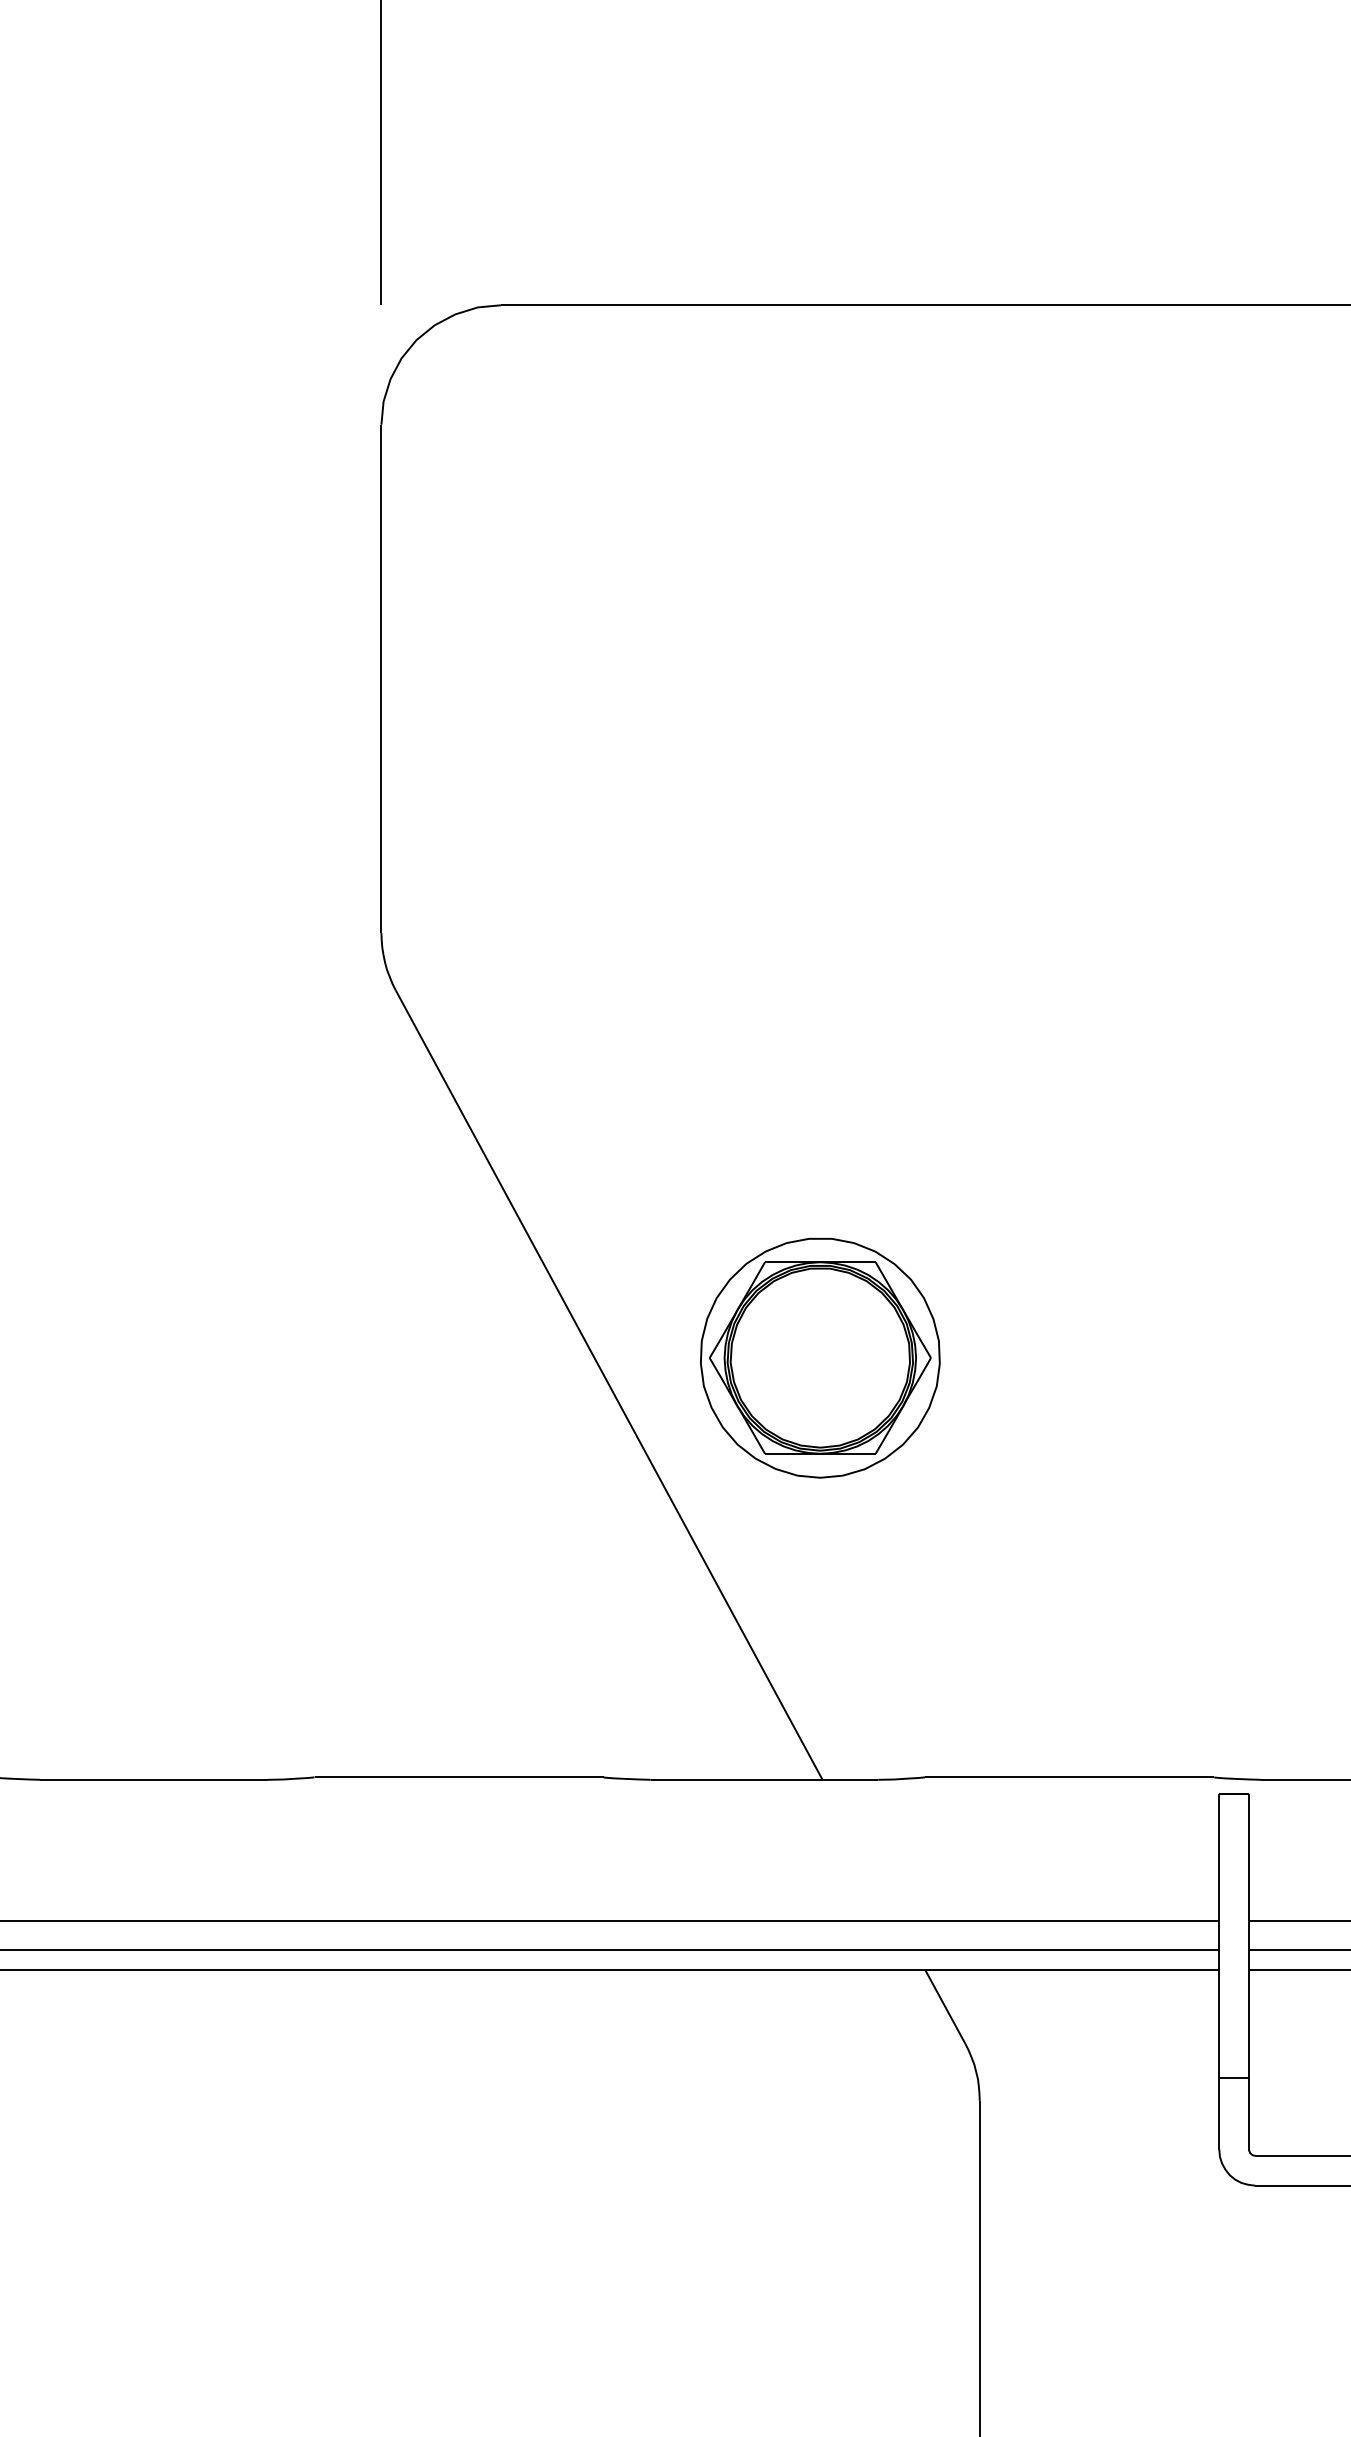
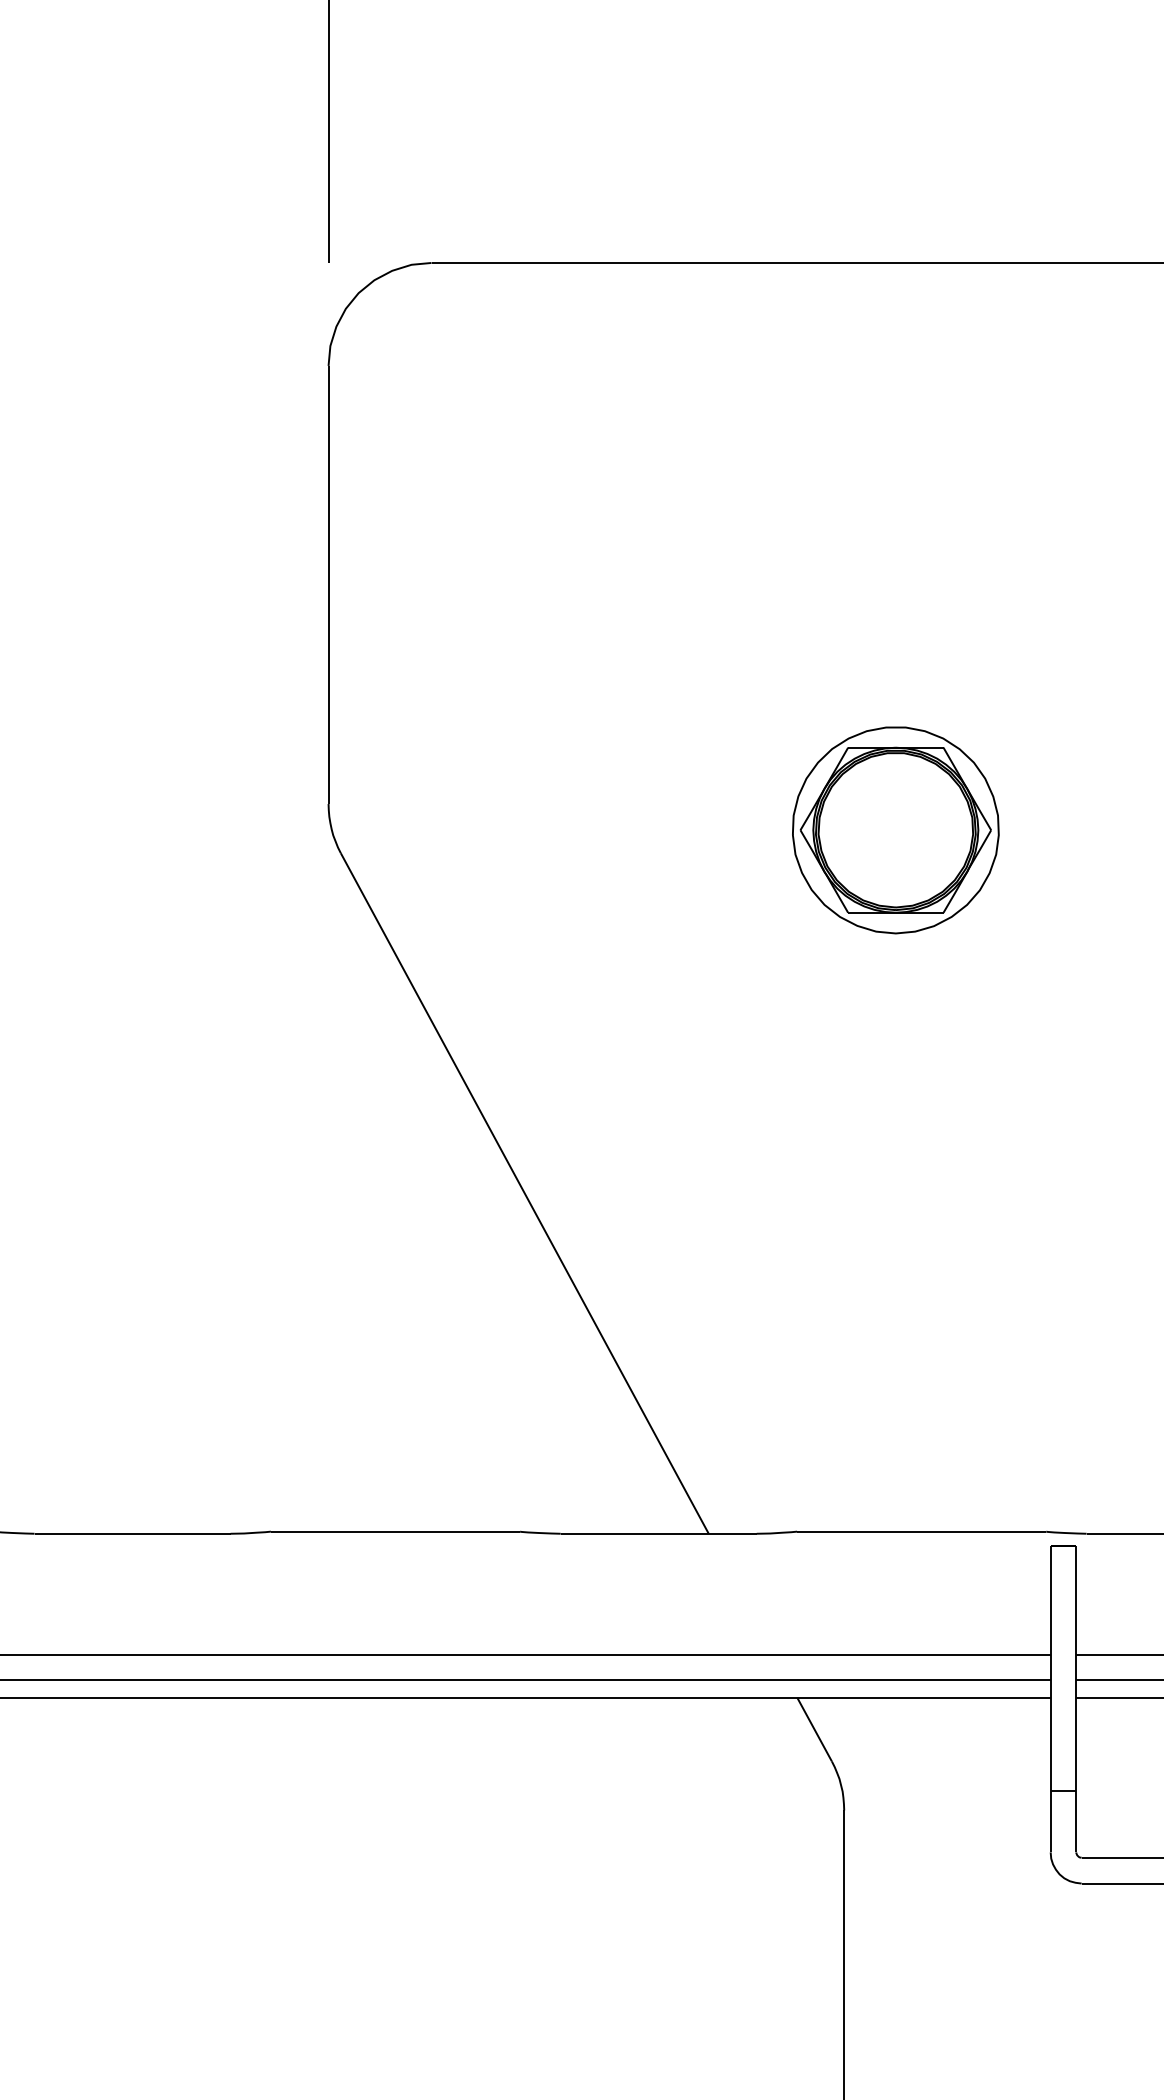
part: (819, 1358) -> (895, 830), moved

